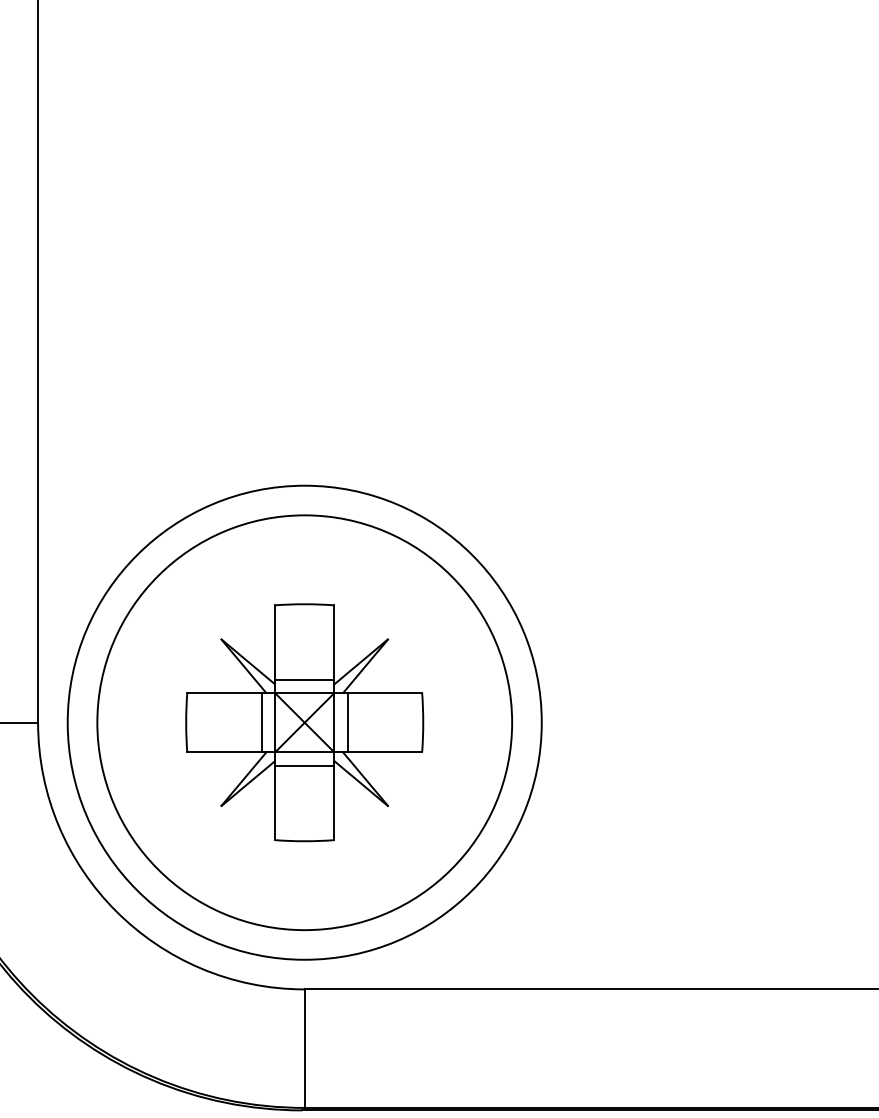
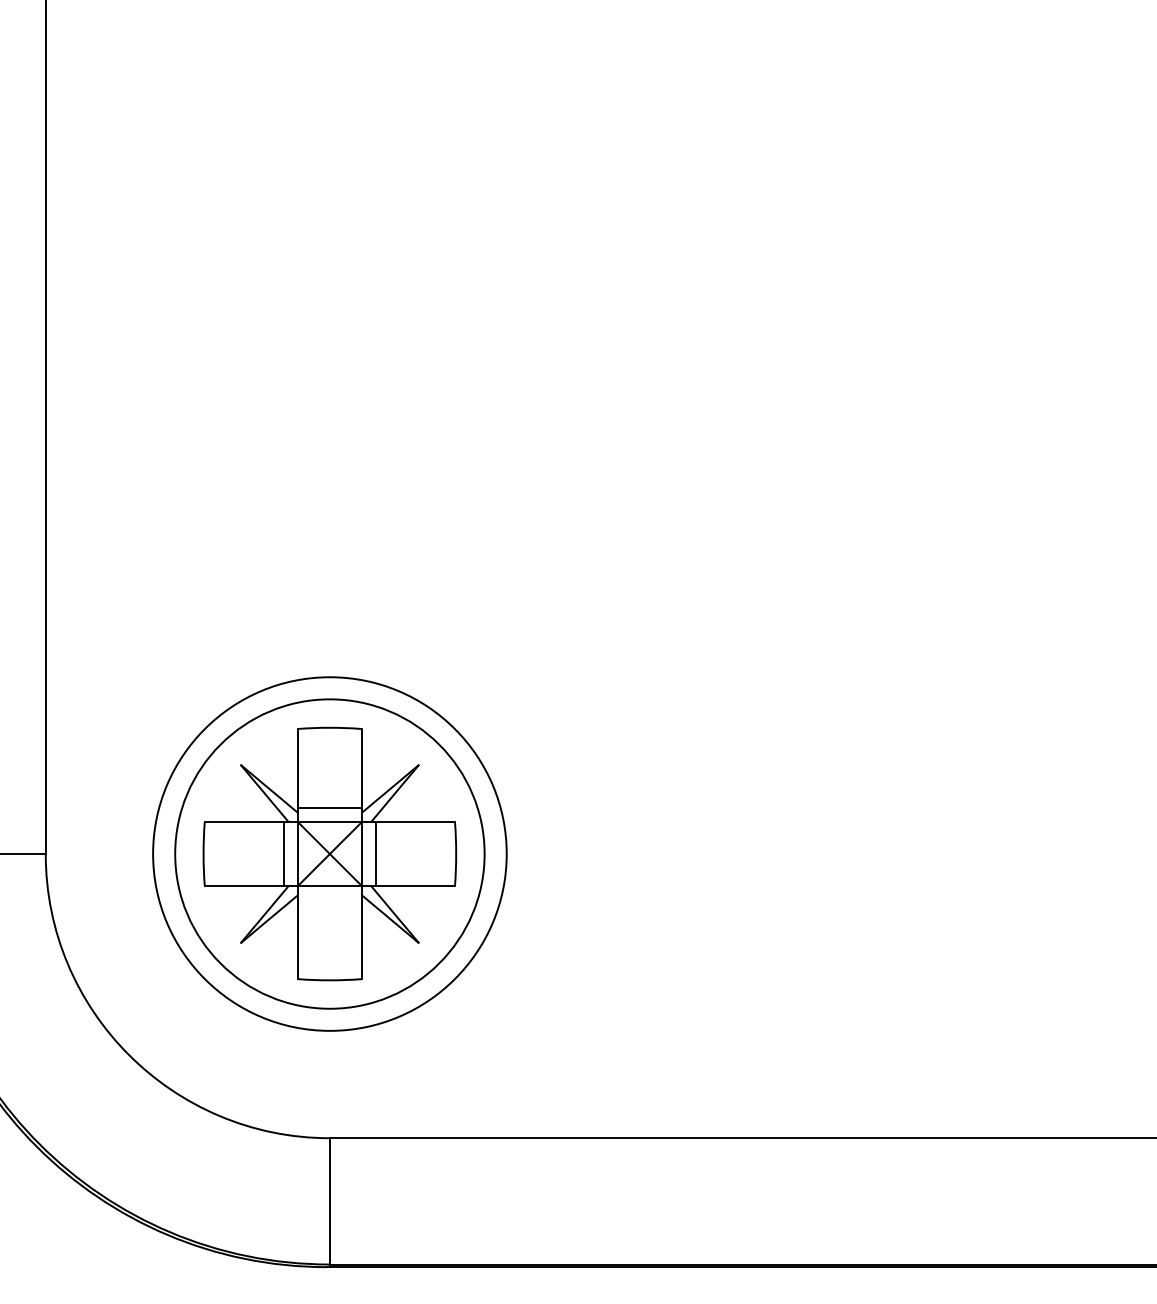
circle: (304, 722) -> (329, 853), size x0.7
circle: (304, 723) -> (329, 854), size x0.7
line: (304, 765) -> (329, 899), removed

